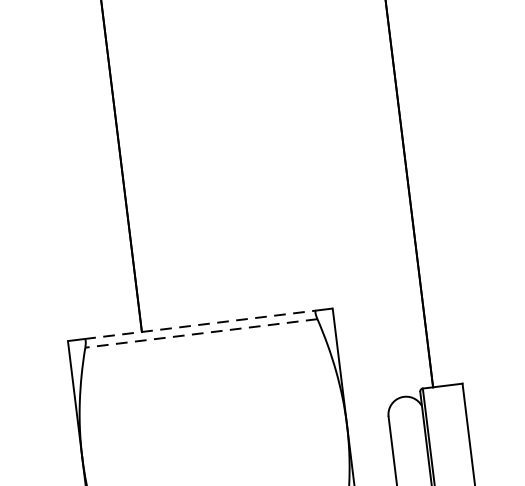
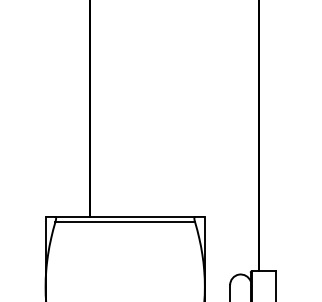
line: (200, 323) -> (125, 216), dashed -> solid
line: (201, 333) -> (125, 222), dashed -> solid

